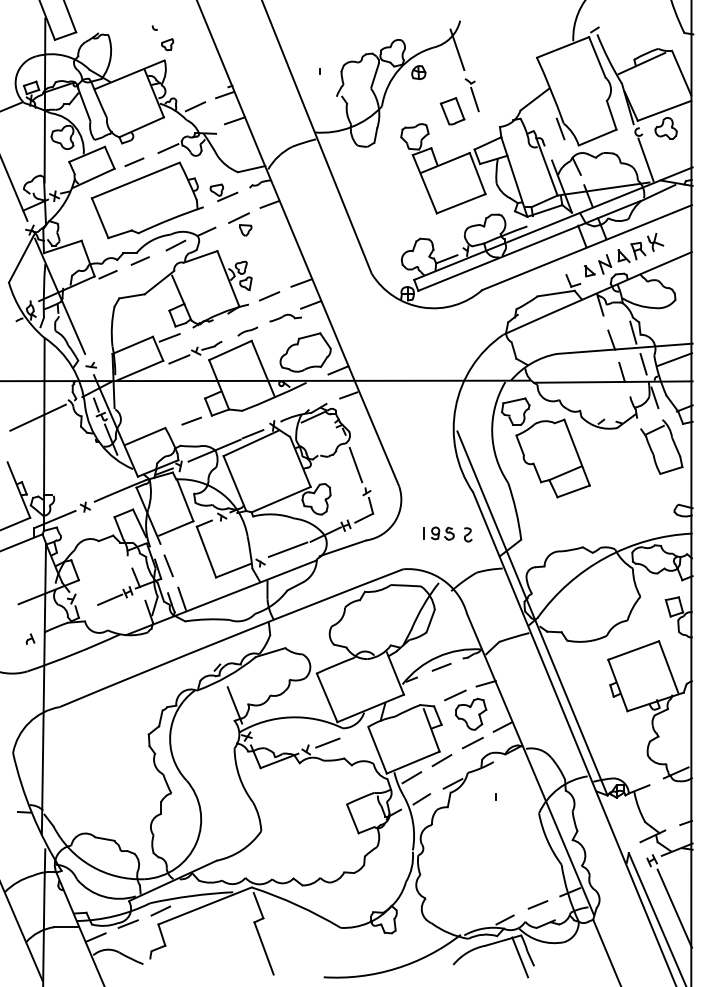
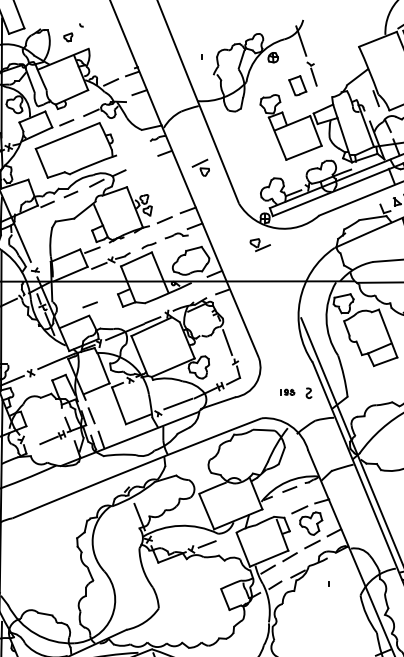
part: (167, 44) -> (68, 37), moved
part: (223, 192) -> (259, 244), moved
part: (240, 224) -> (201, 167), moved
line: (191, 420) -> (90, 304), moved
part: (438, 533) -> (287, 392), size x0.6

